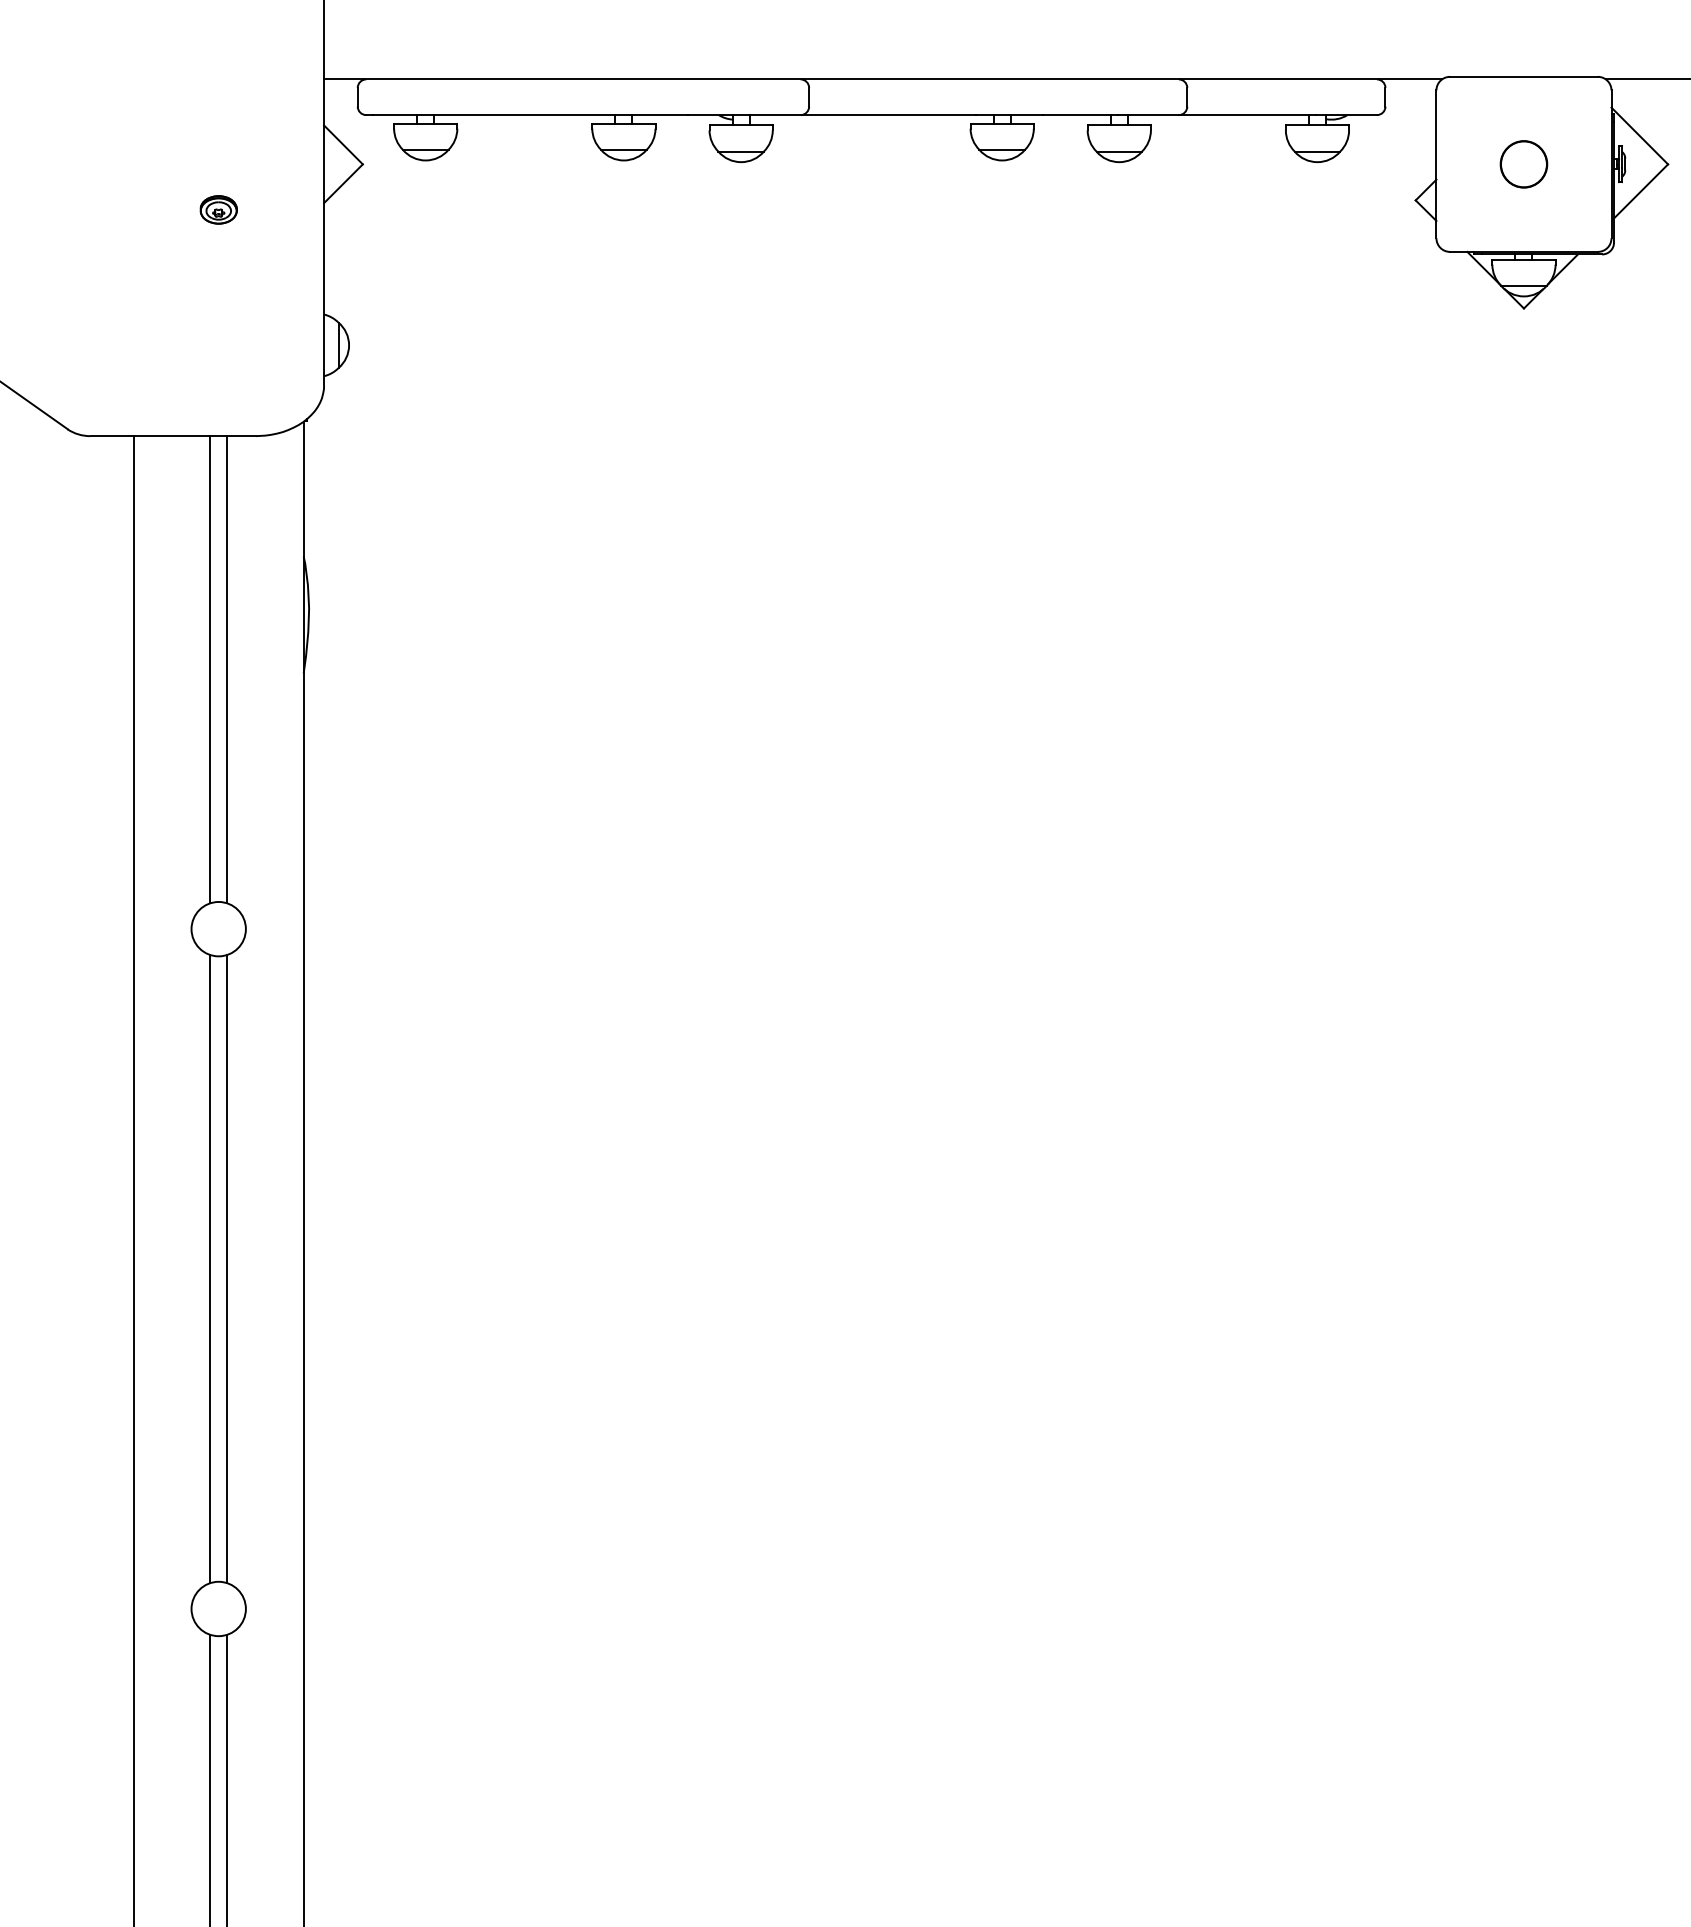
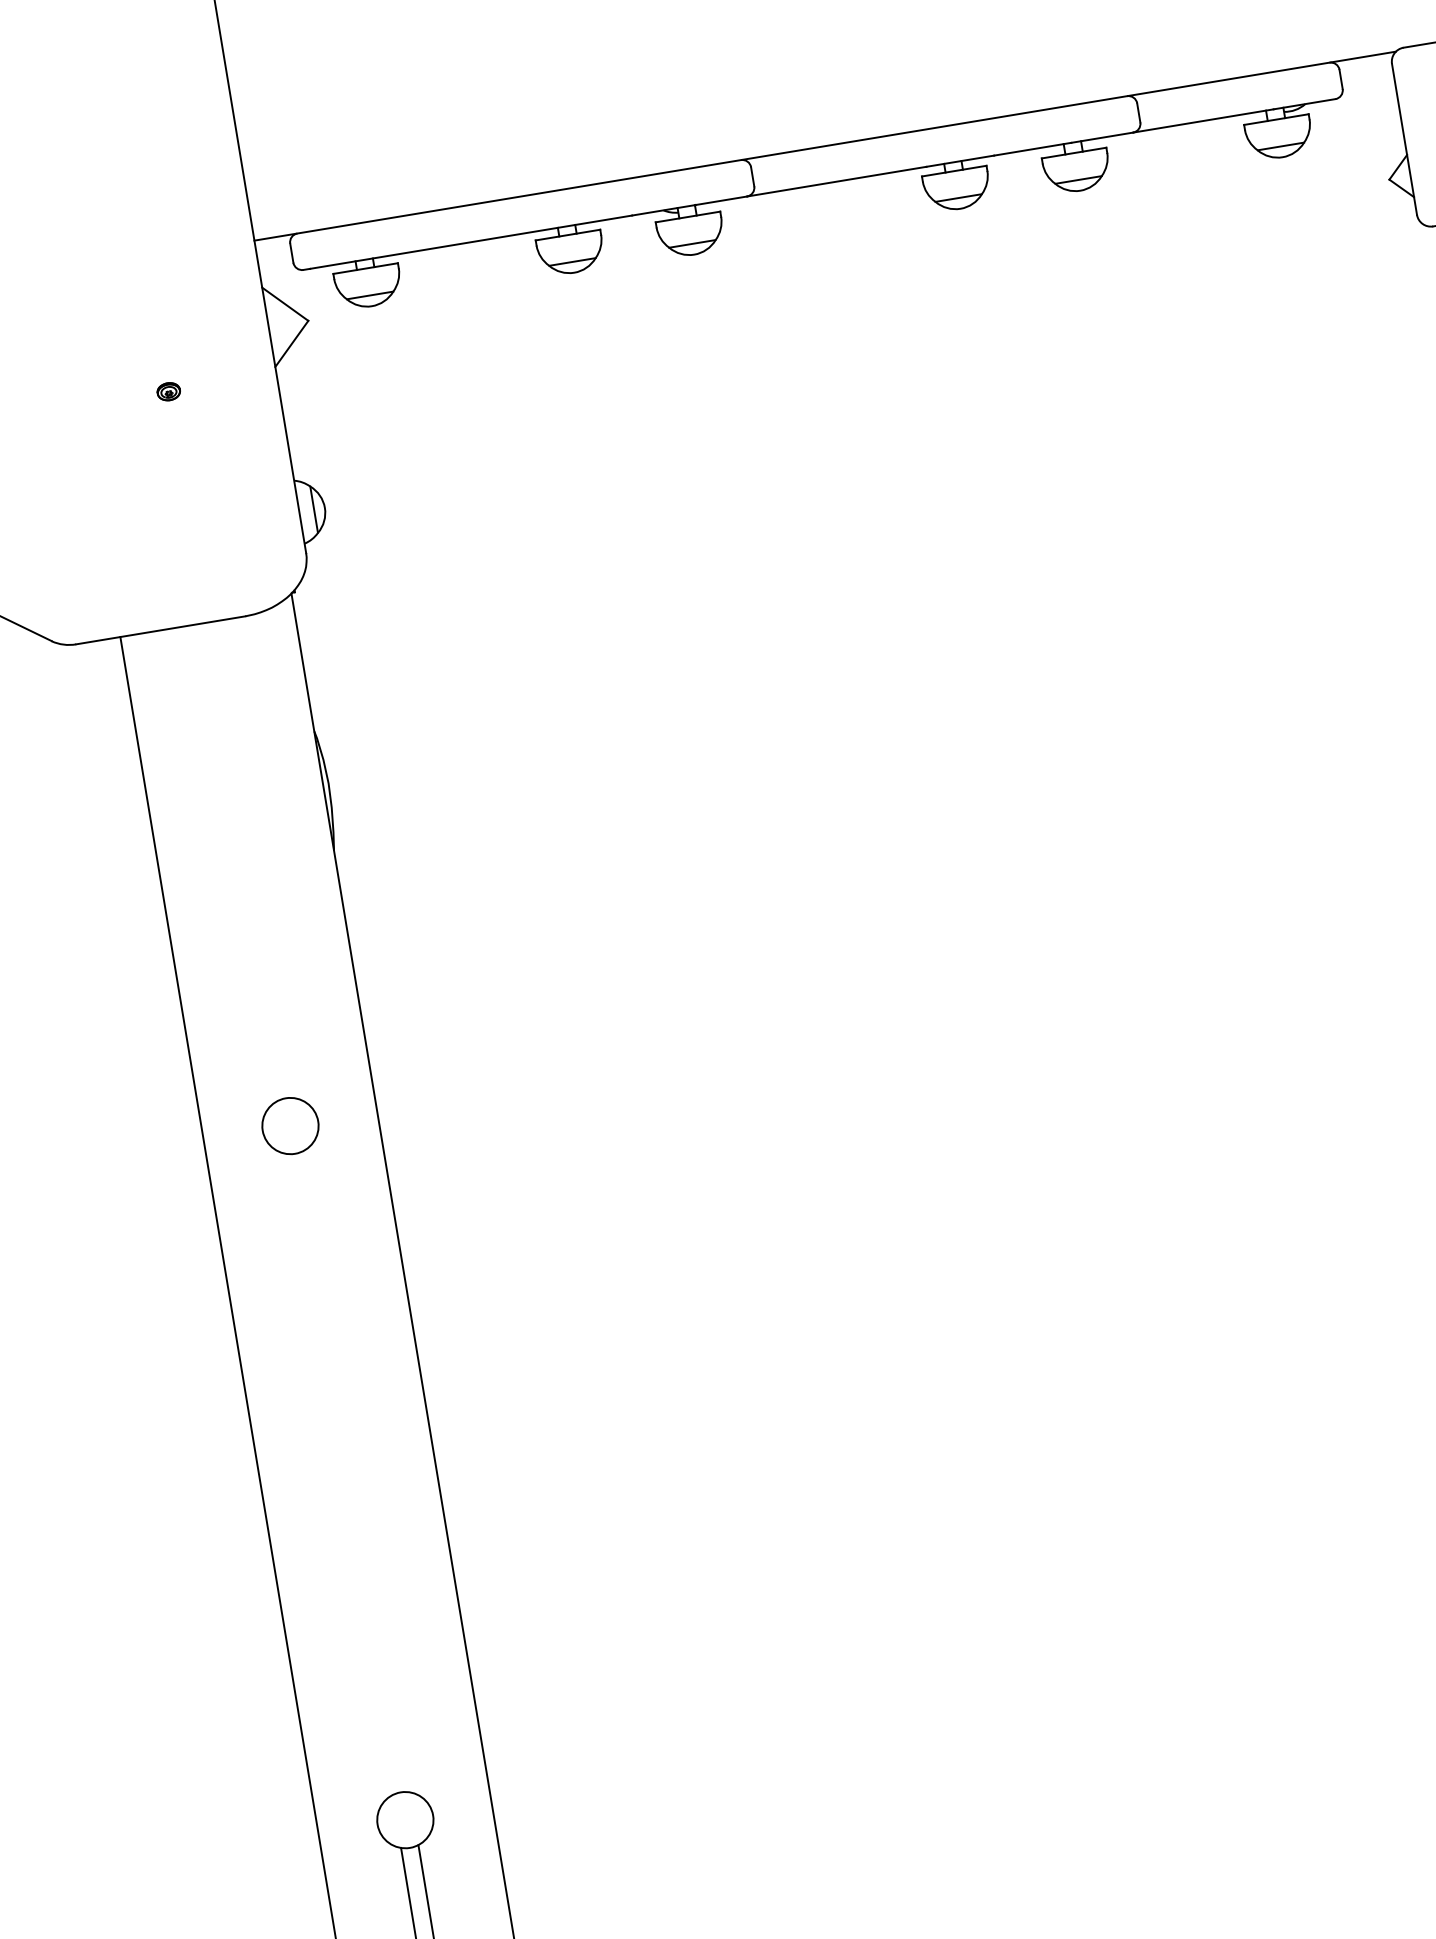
part: (218, 209) -> (168, 391), size x0.6
line: (210, 669) -> (238, 862), removed
line: (227, 669) -> (255, 859), removed
line: (210, 1269) -> (339, 1474), removed
line: (227, 1269) -> (356, 1472), removed

